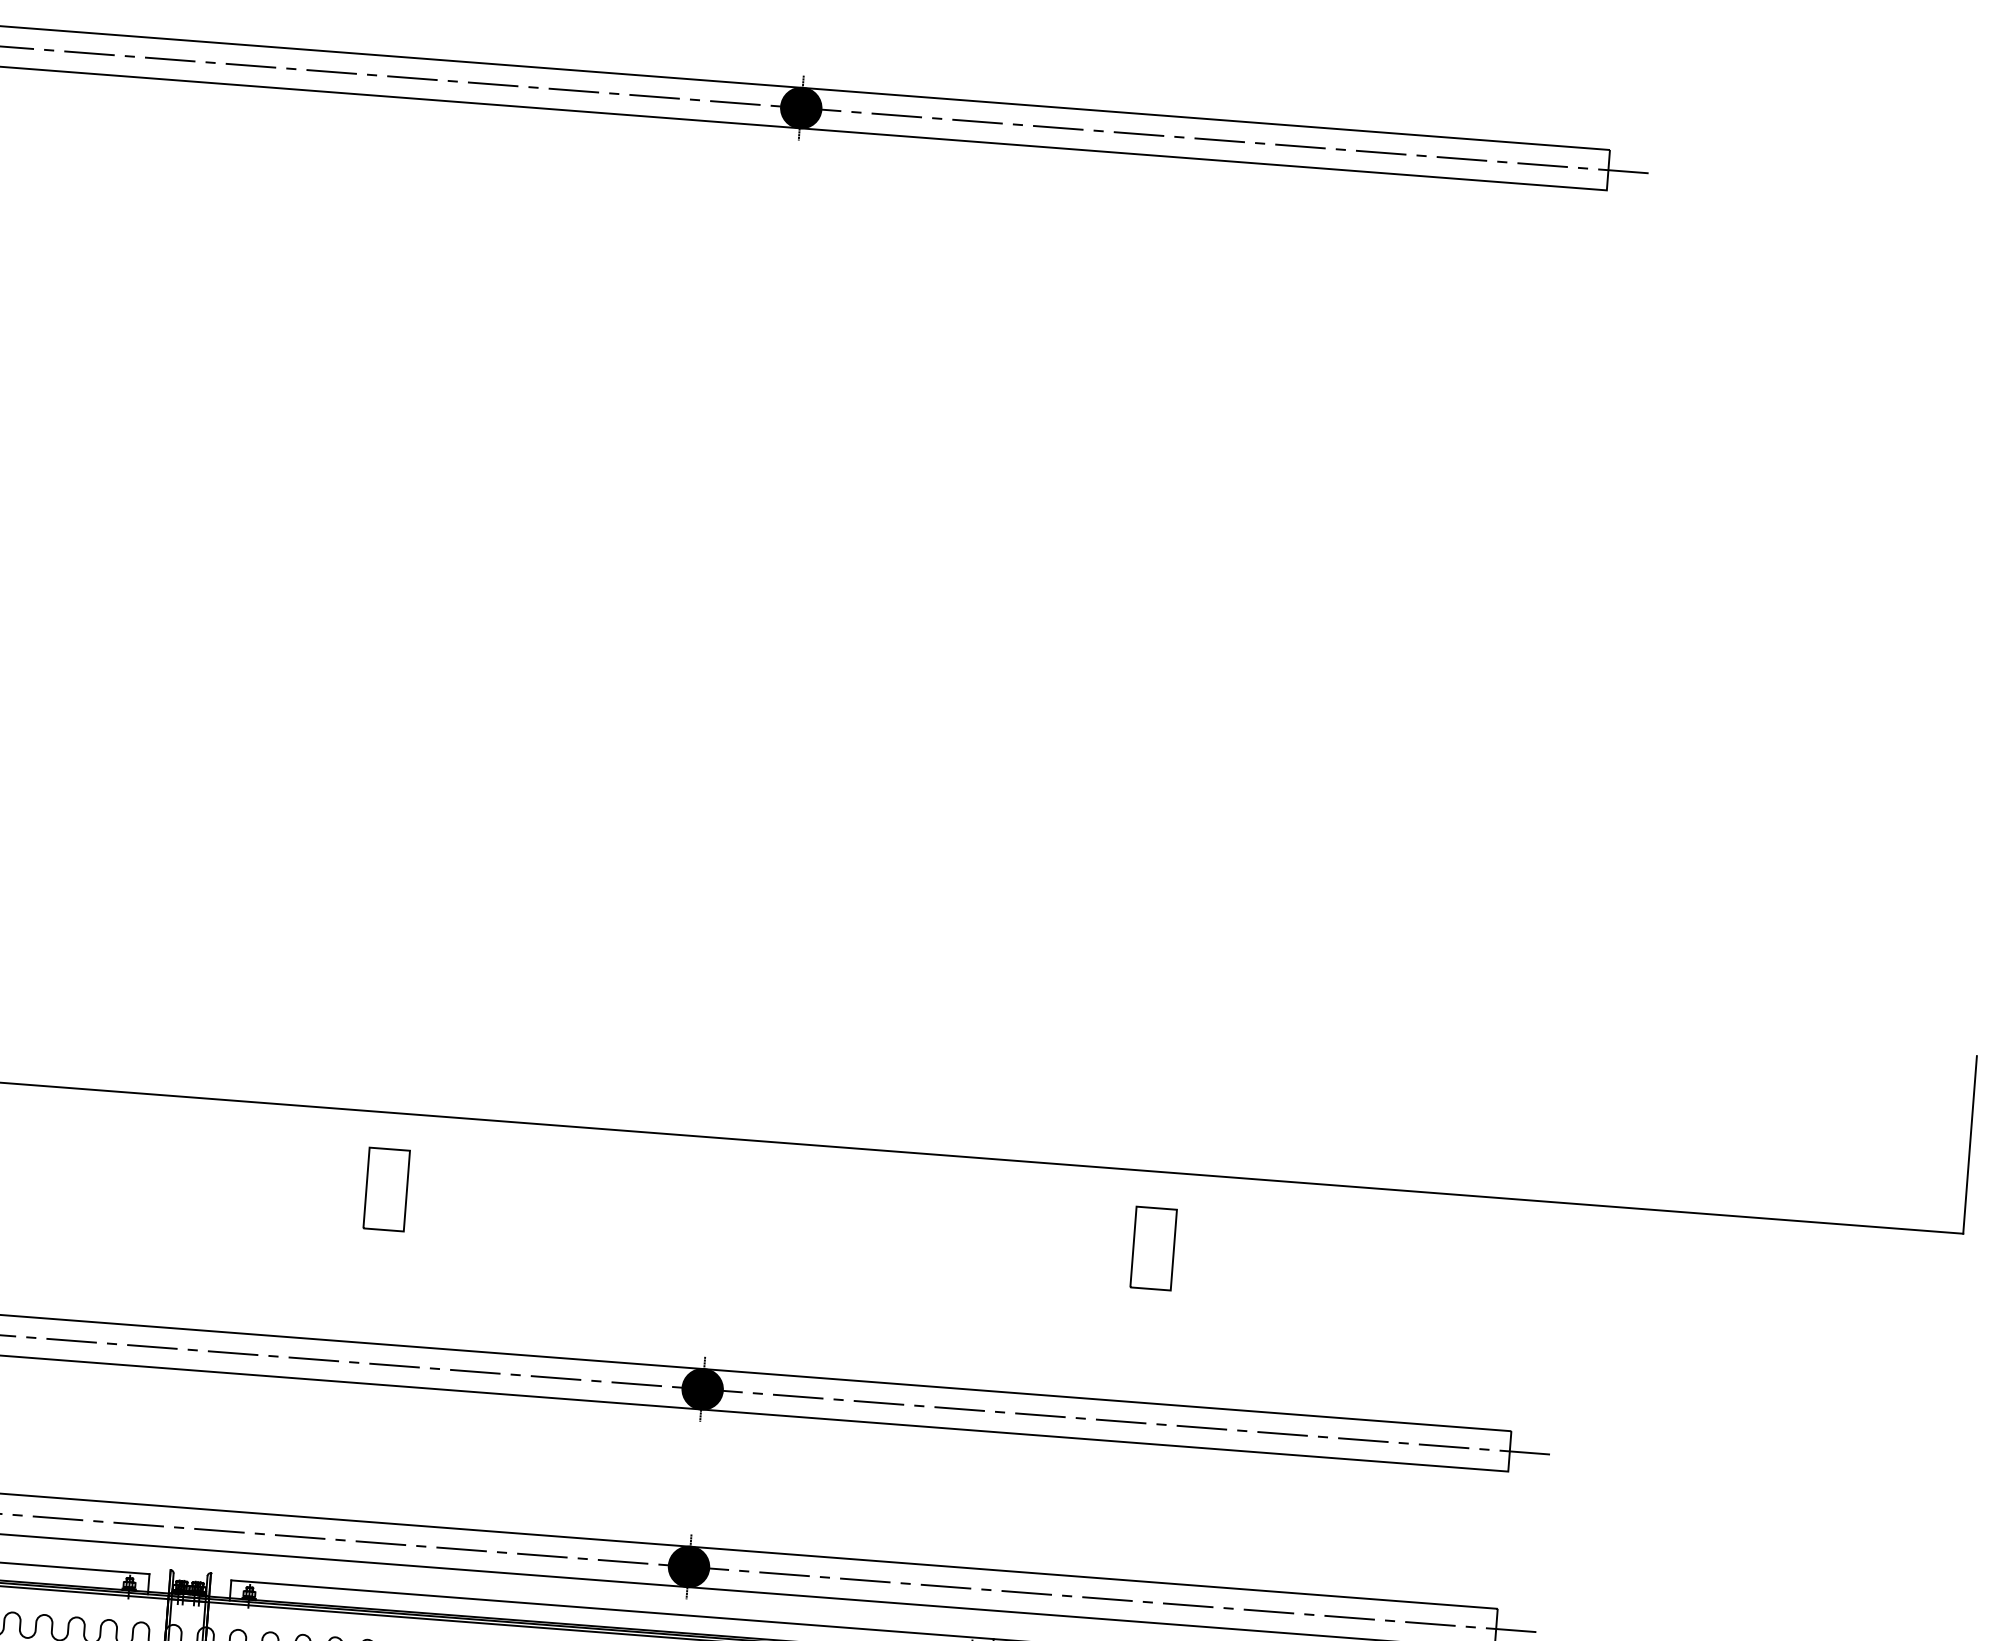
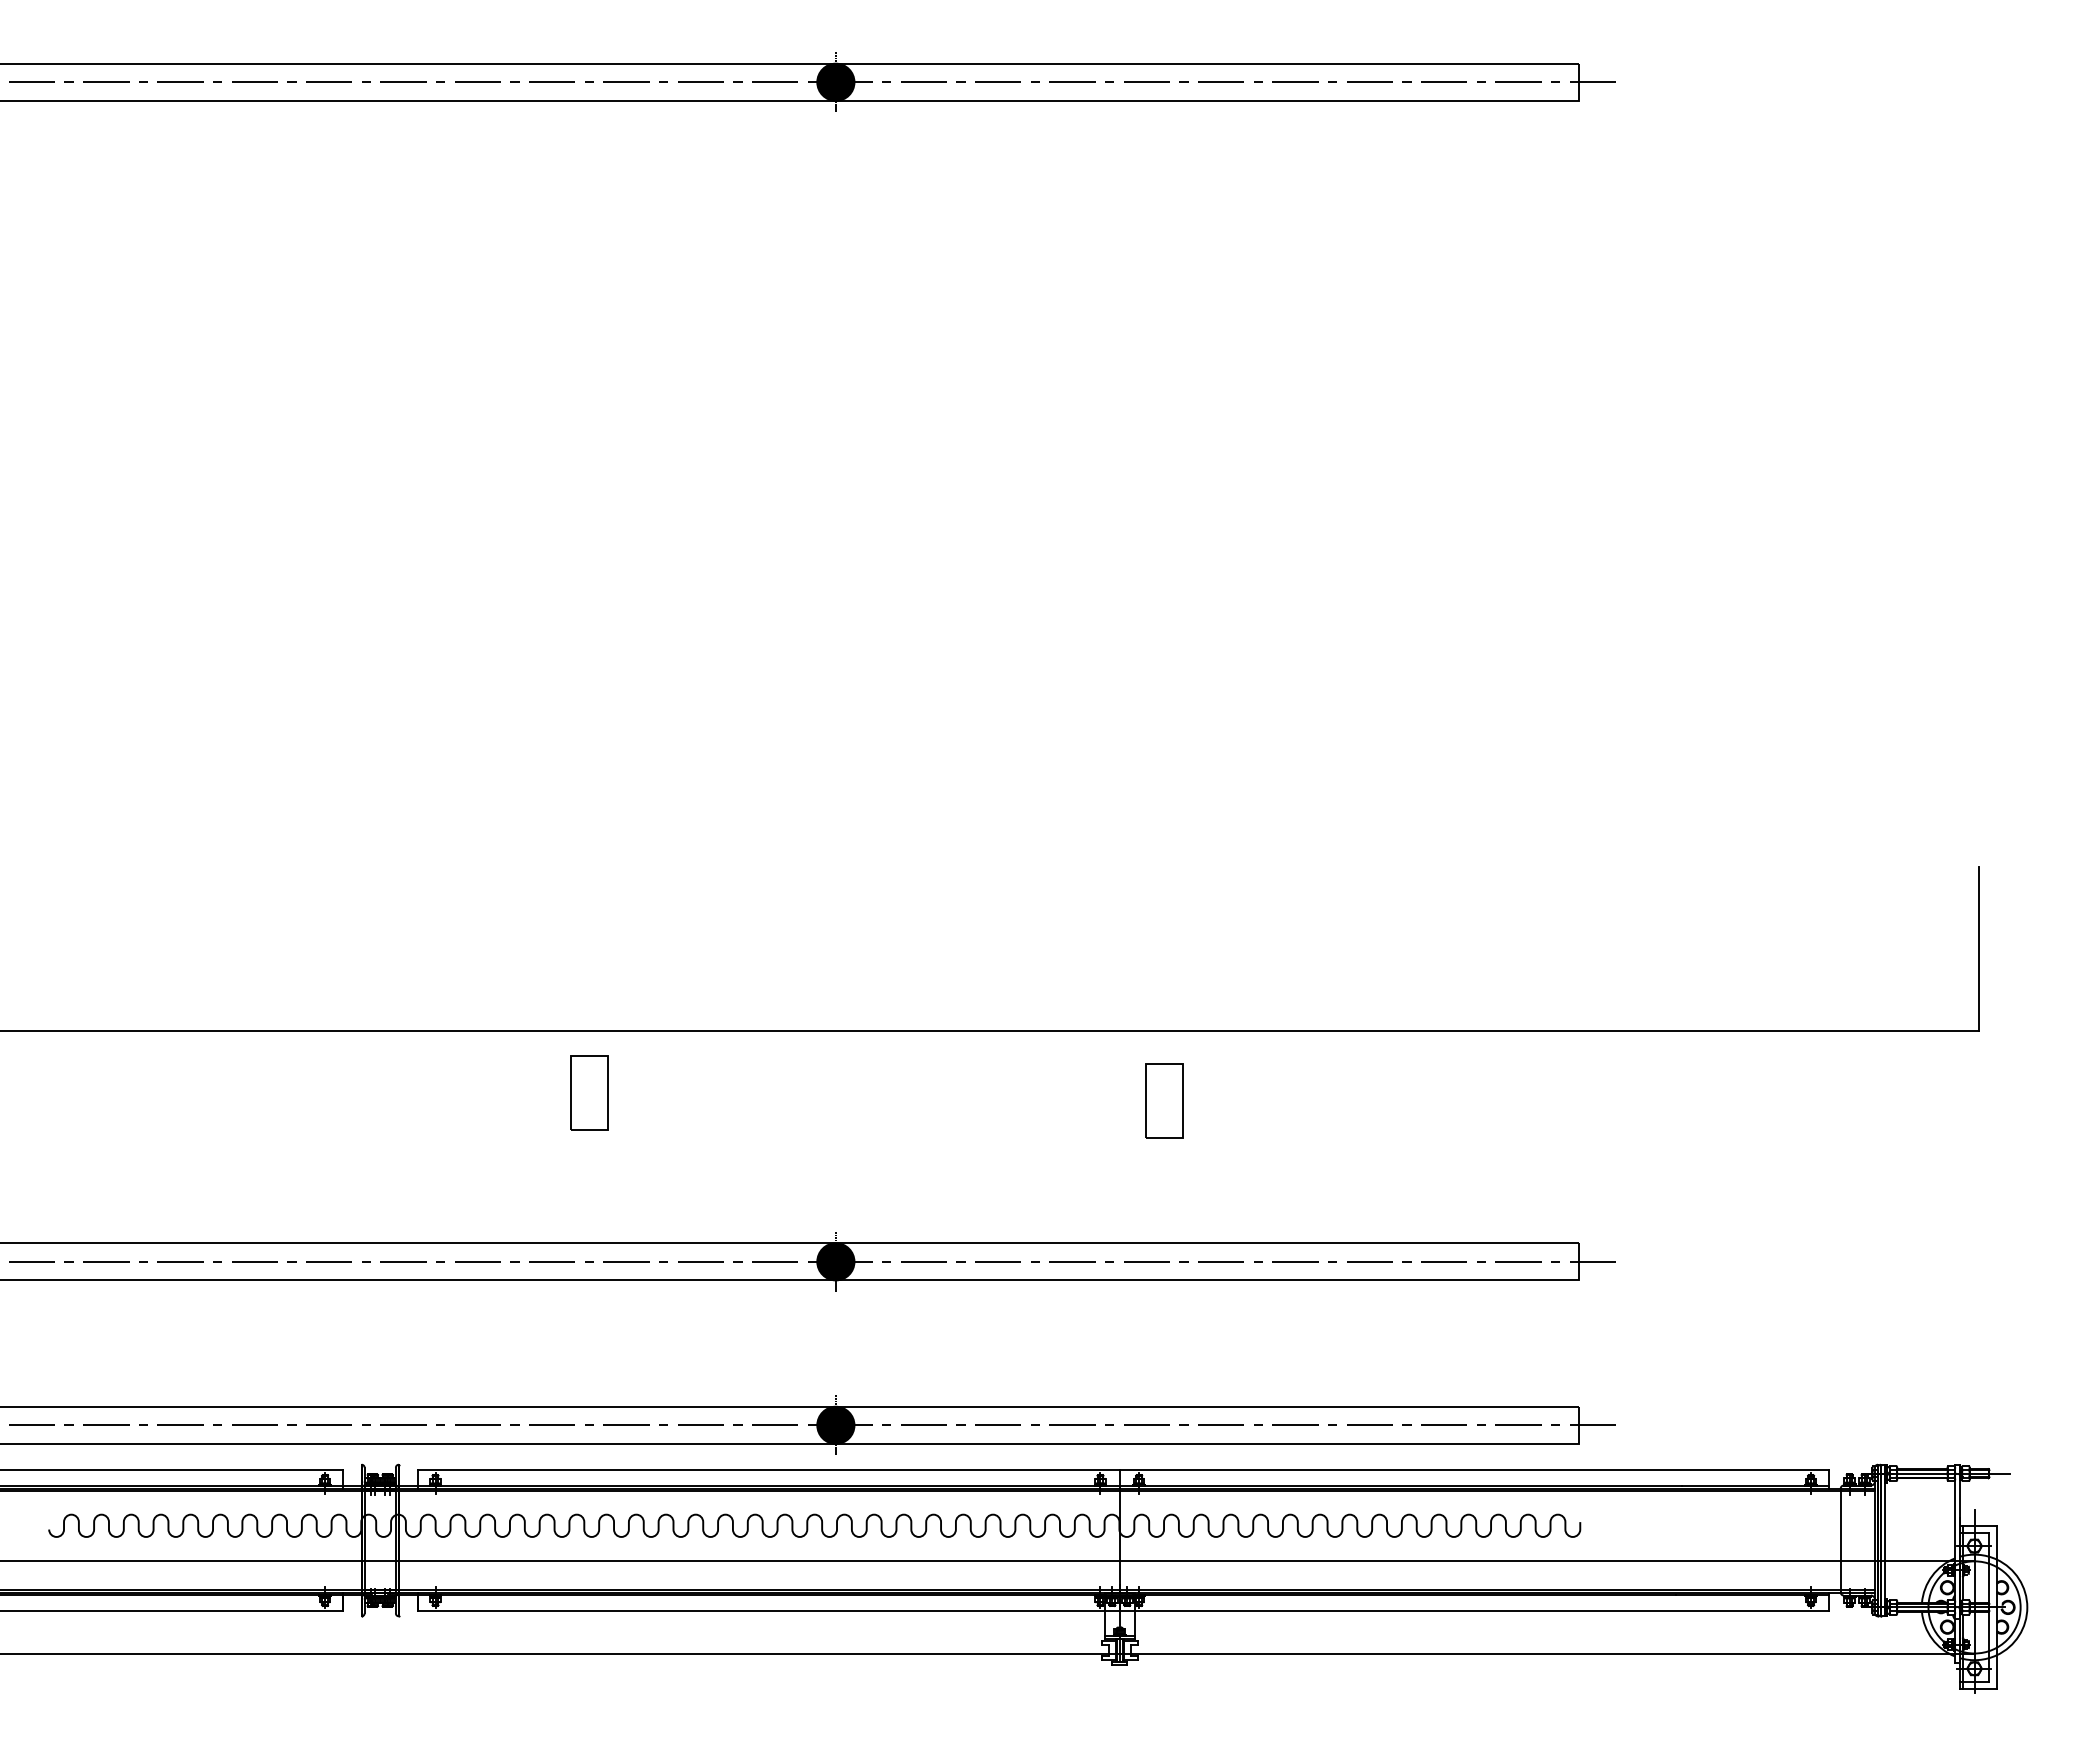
part: (386, 1188) -> (589, 1092), moved
part: (1153, 1247) -> (1164, 1100), moved

